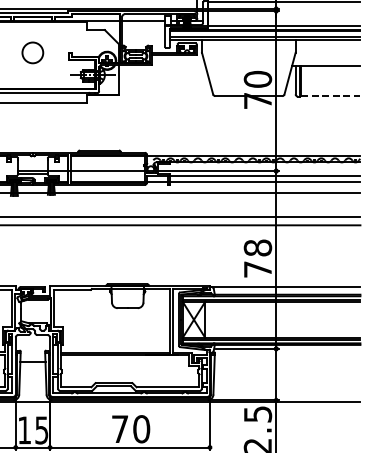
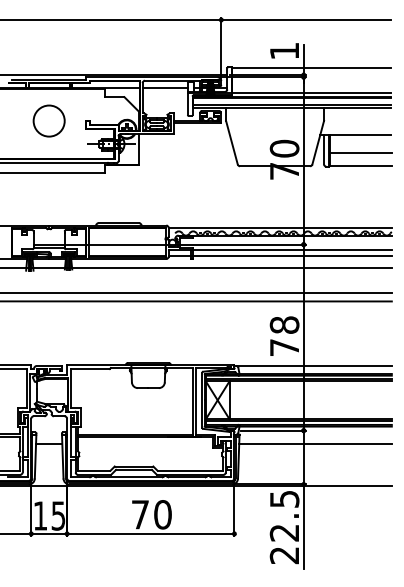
circle: (32, 52) -> (48, 120), size x1.43
line: (330, 83) -> (360, 153), added
line: (330, 96) -> (360, 166), dashed -> solid
line: (287, 362) -> (315, 444), added

